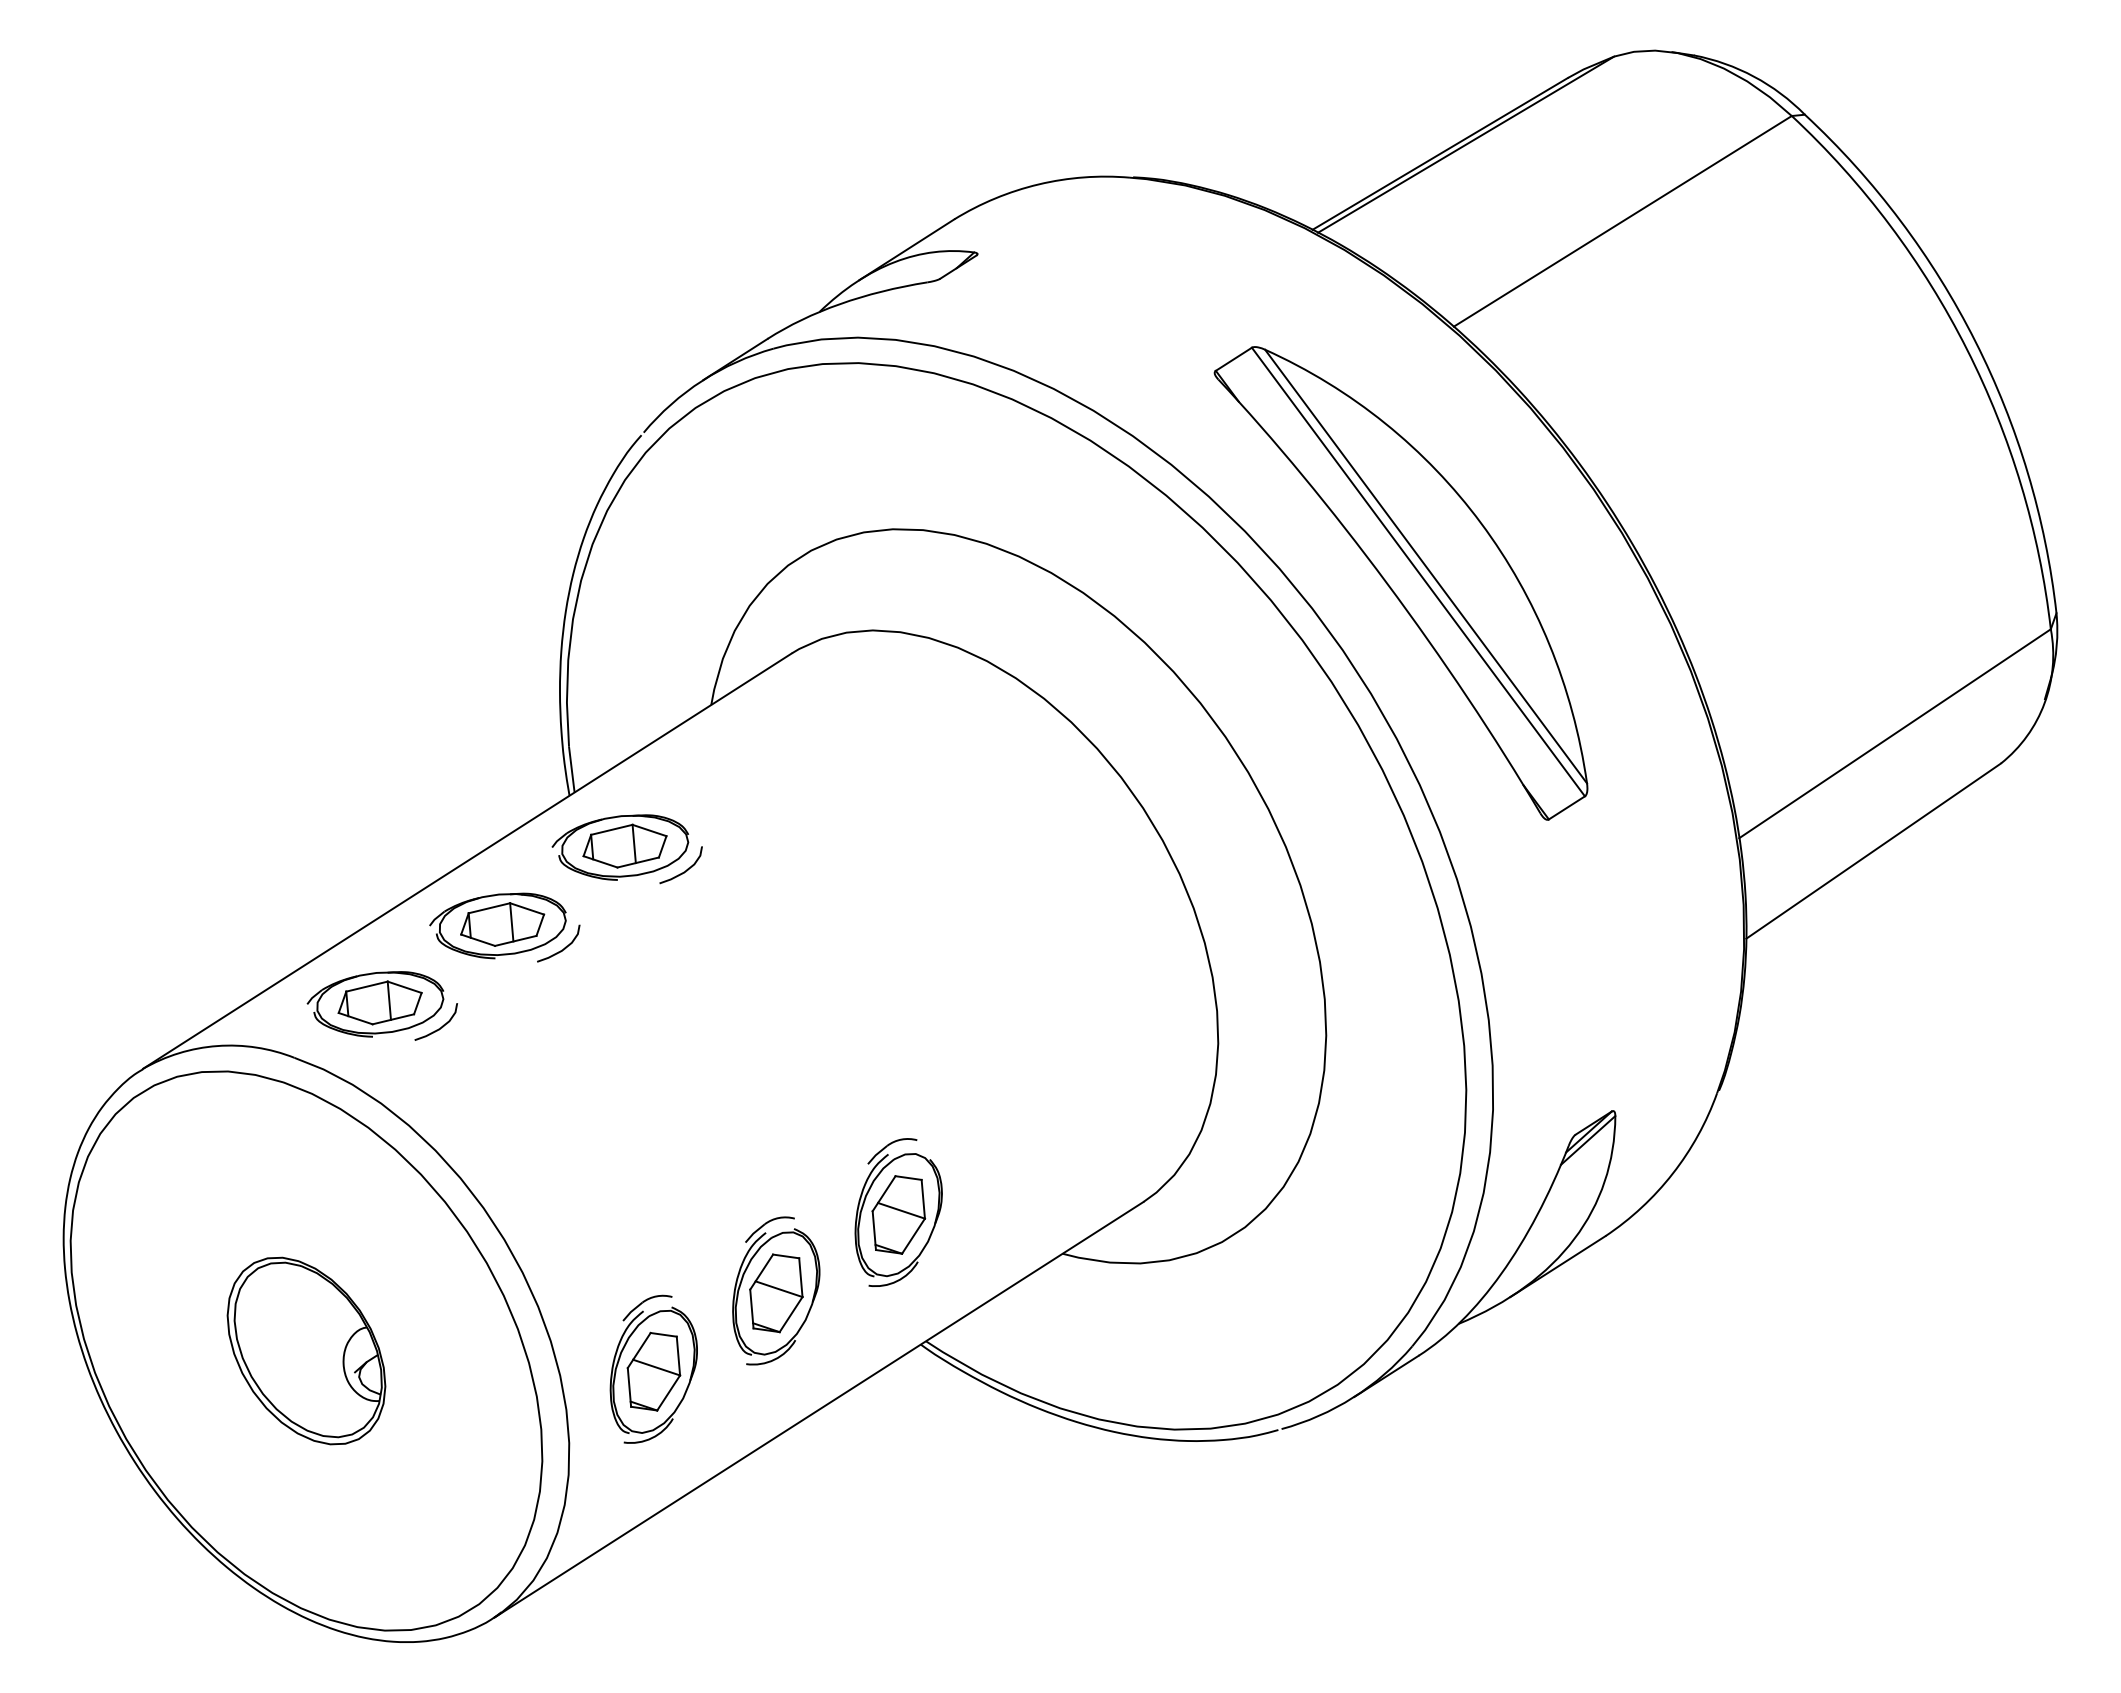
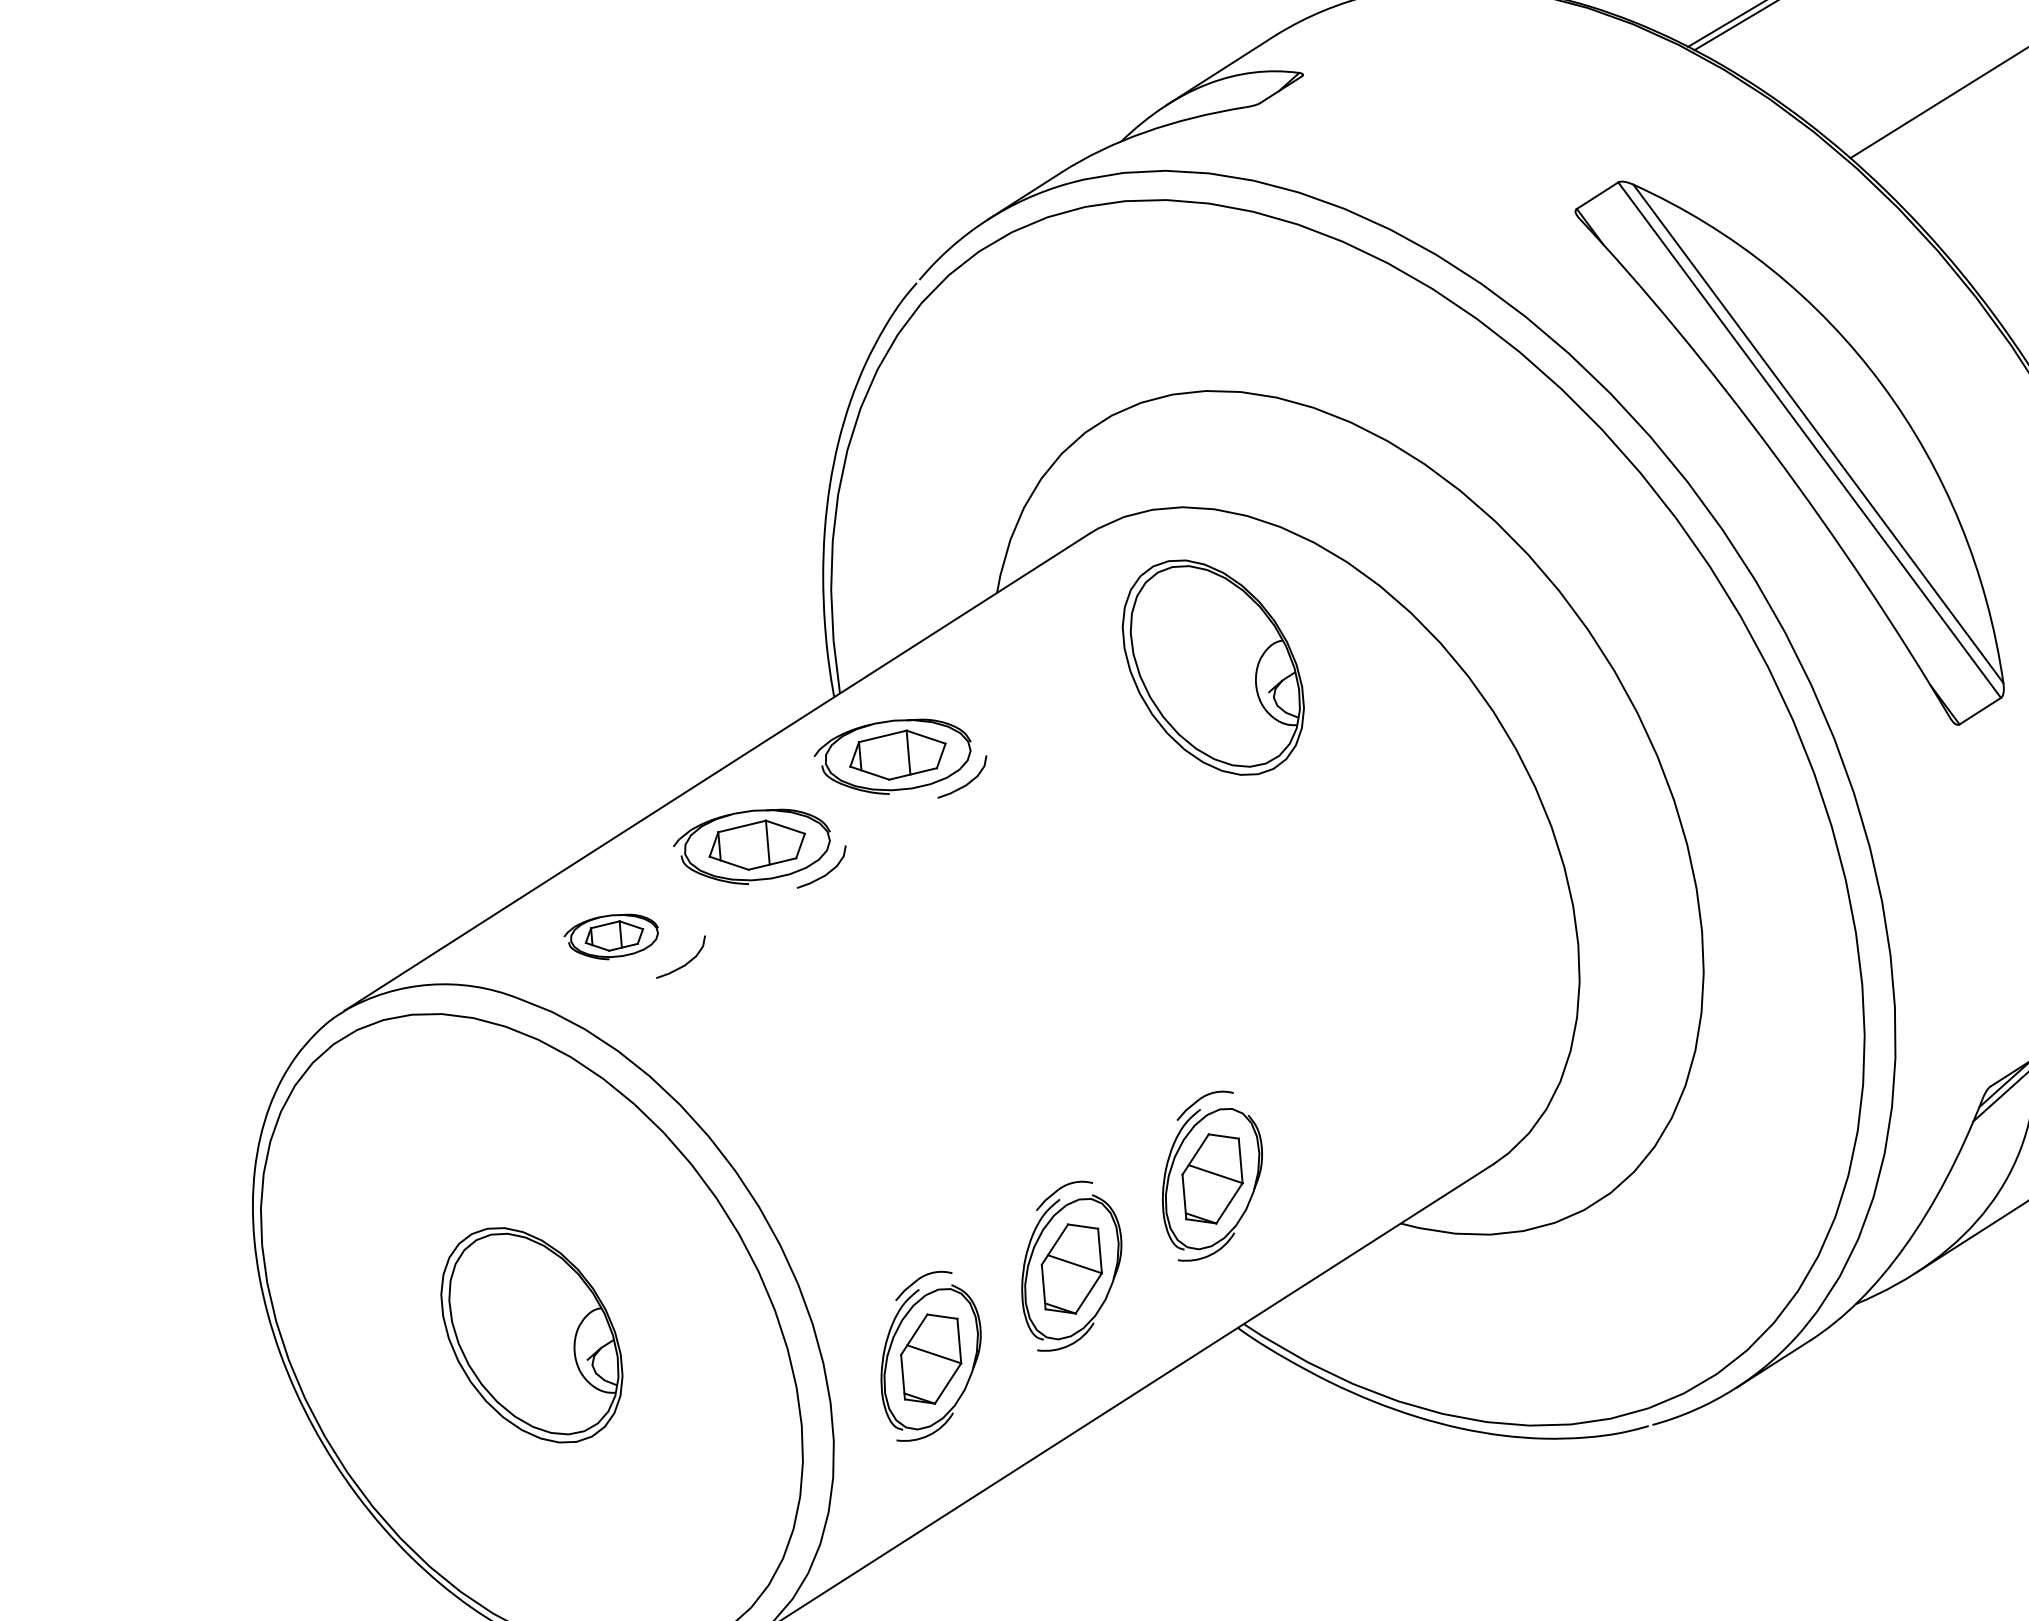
part: (899, 769) -> (1213, 667), added
part: (375, 1004) -> (611, 937), size x0.6

